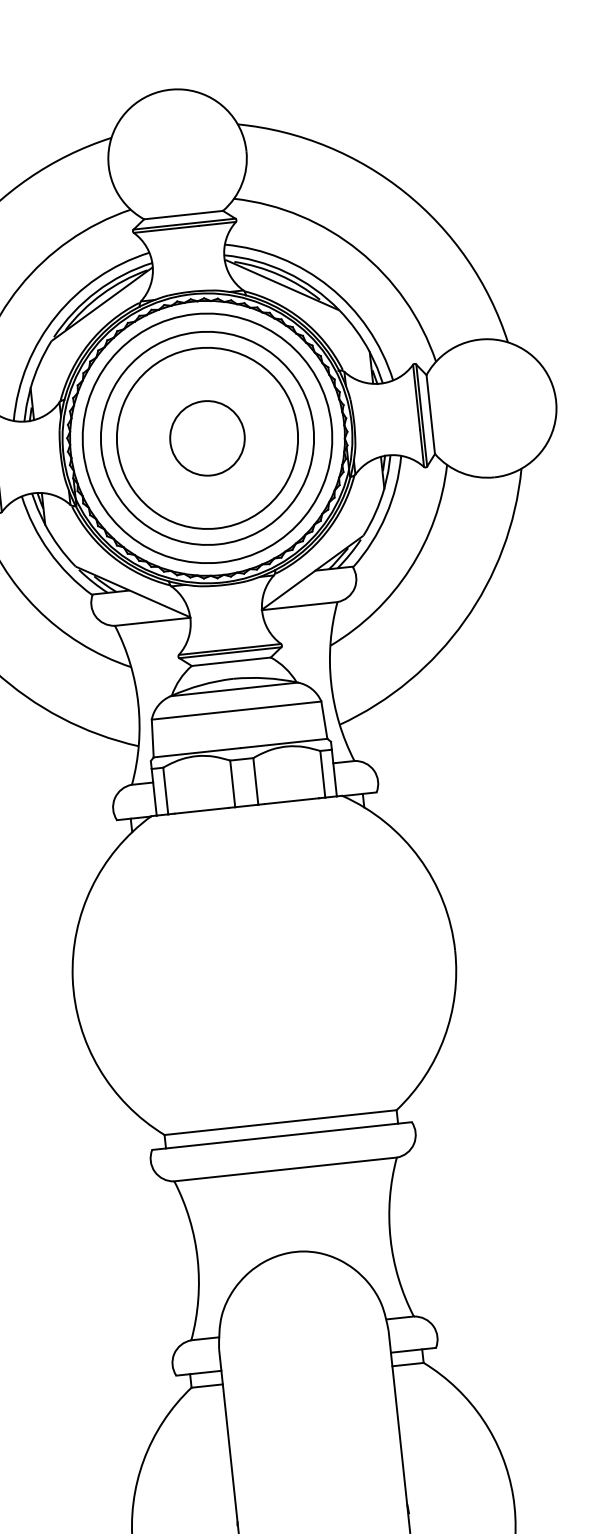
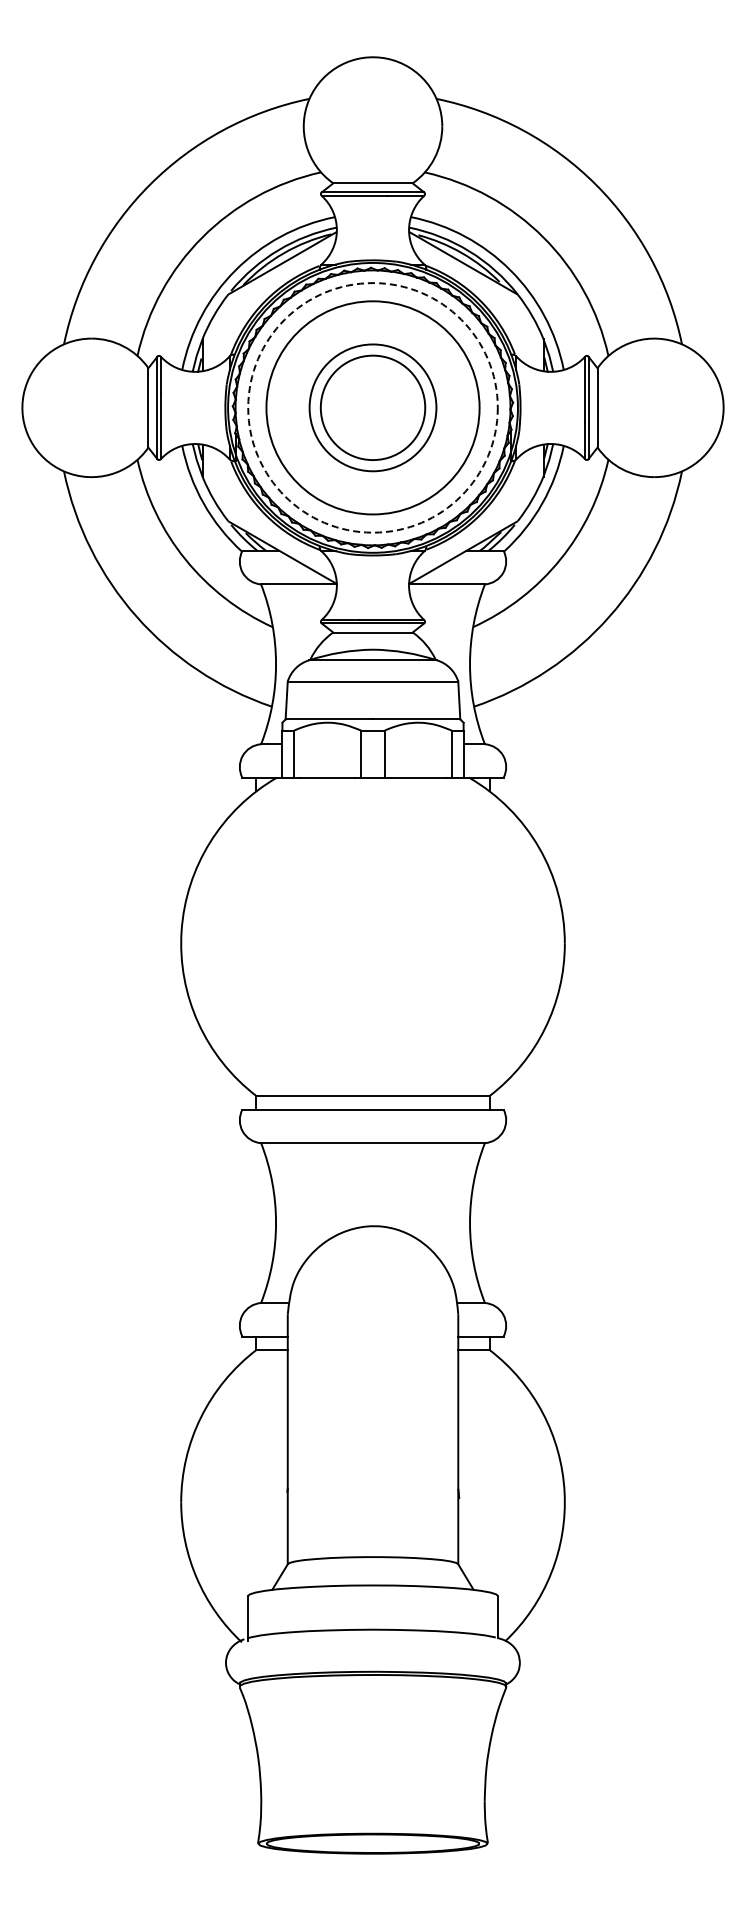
circle: (206, 438) -> (372, 407), size x0.7
circle: (206, 438) -> (372, 407), size x1.4
circle: (206, 438) -> (372, 407), solid -> dashed

